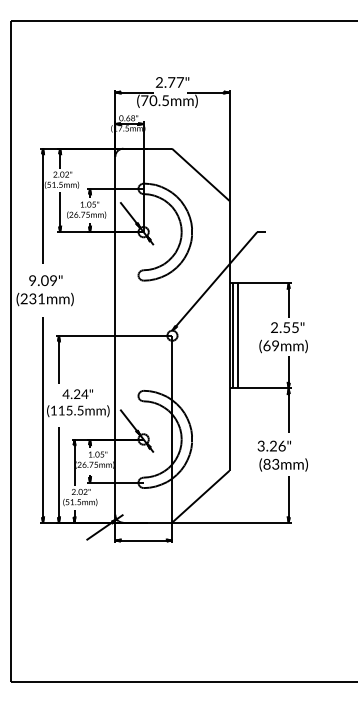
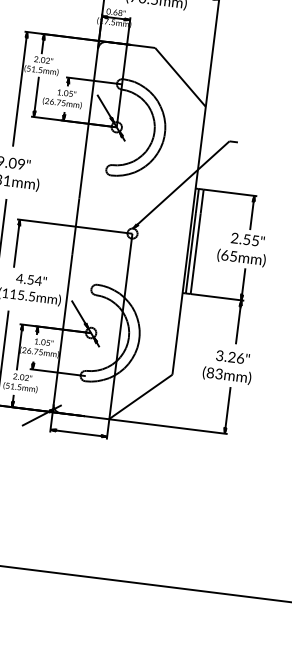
text: (275, 345) -> (233, 256), (69mm) -> (65mm)
text: (77, 393) -> (31, 279), 4.24" -> 4.54"
text: (273, 445) -> (232, 356), moved

